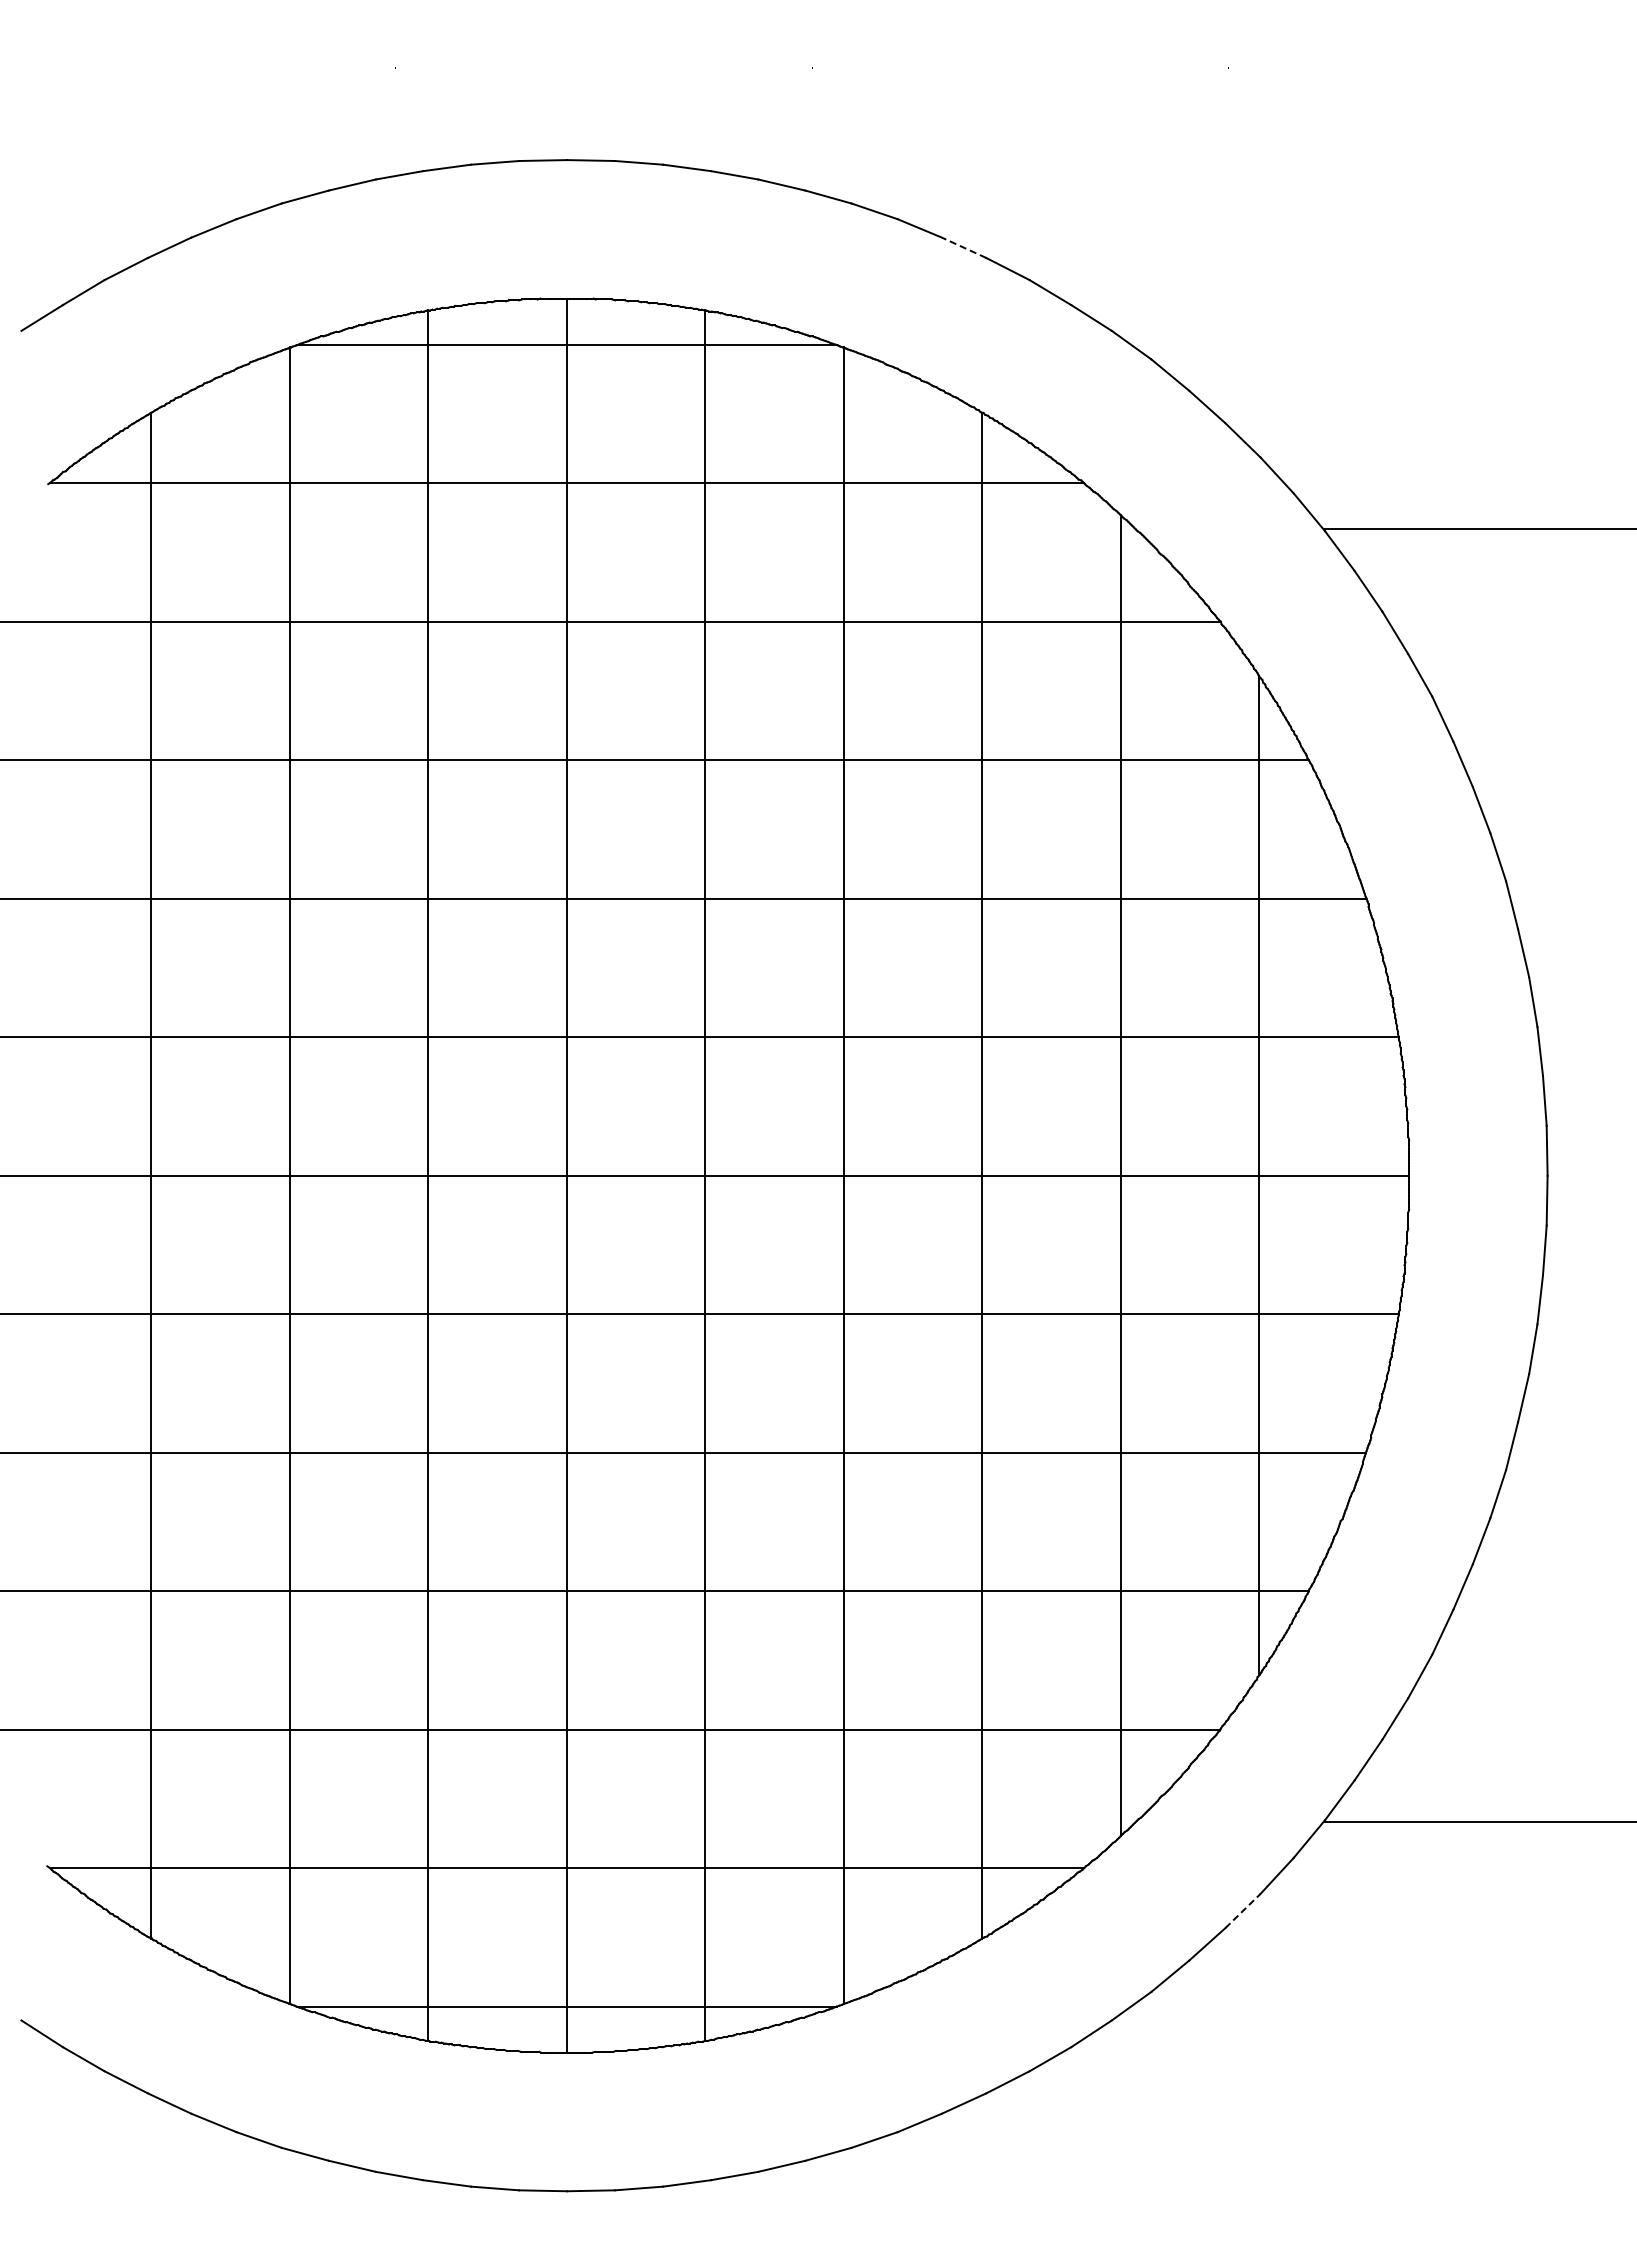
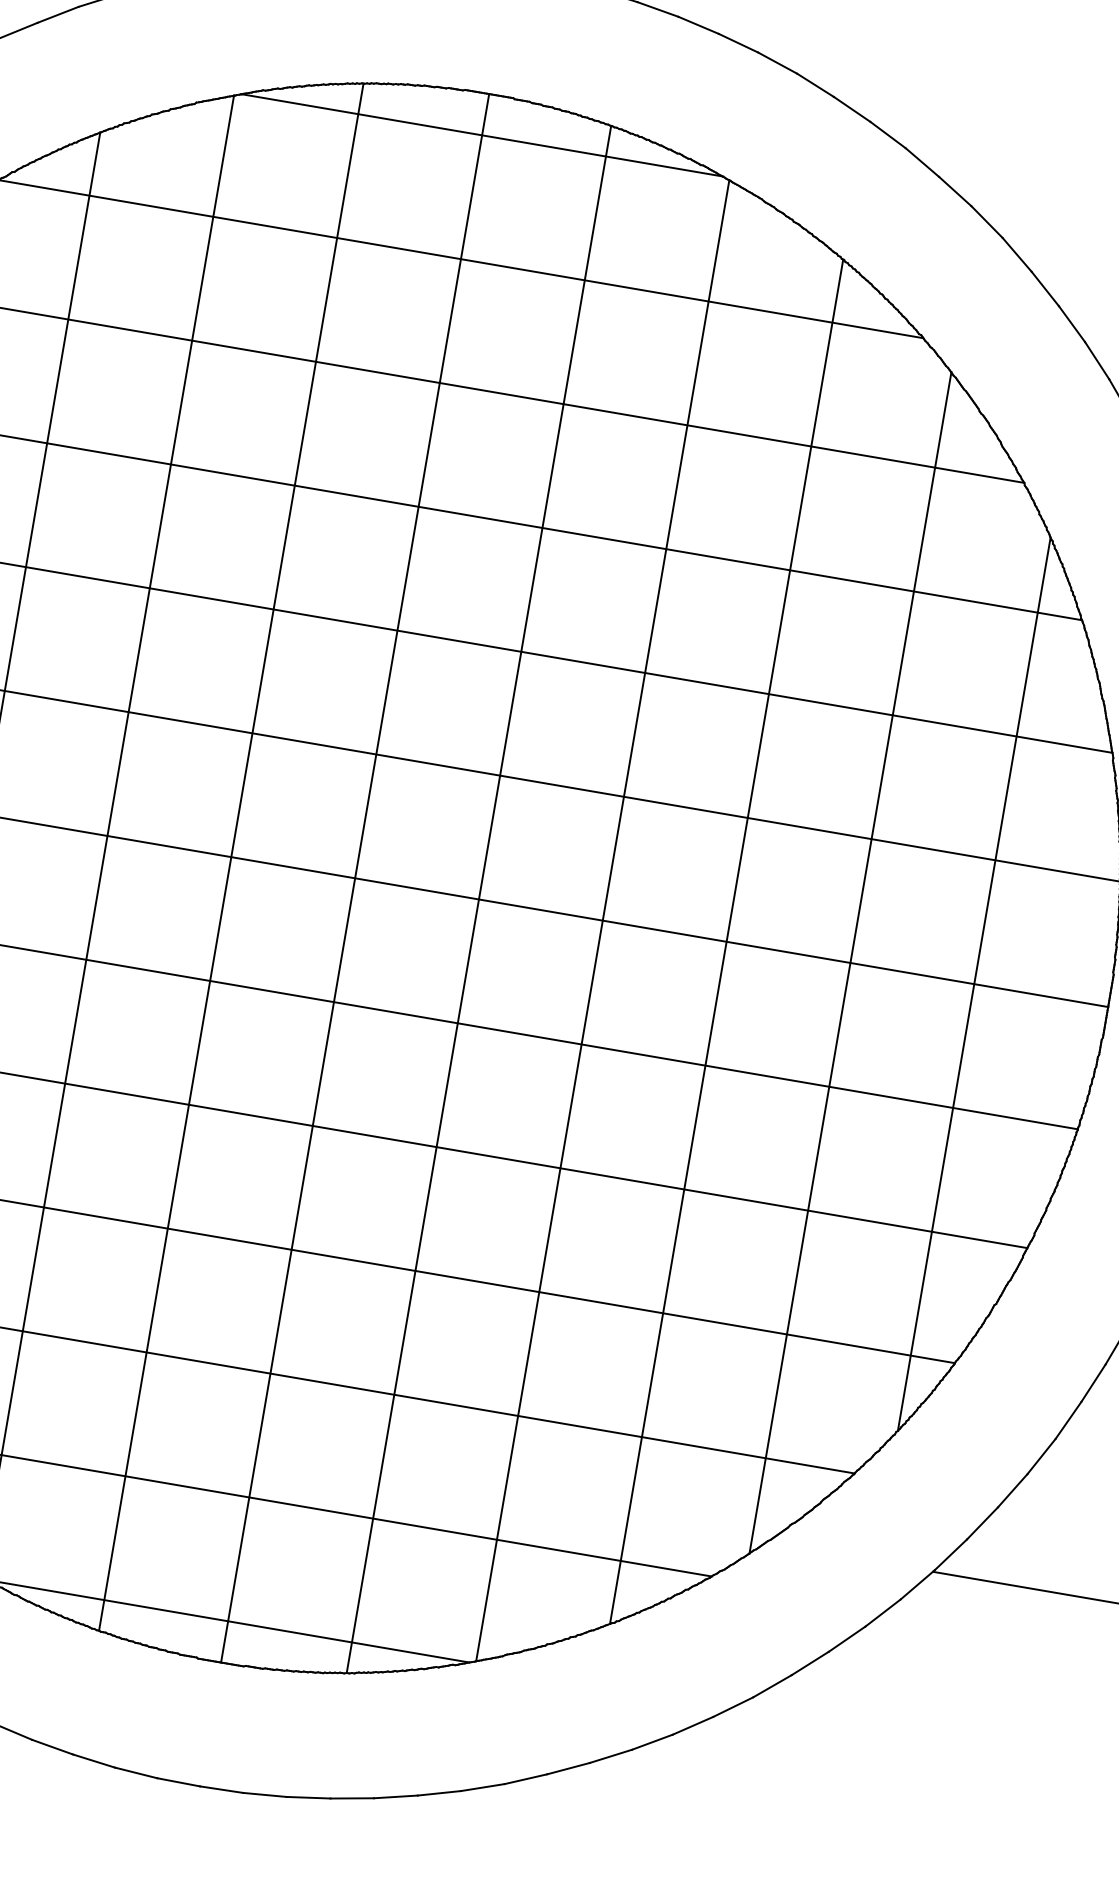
line: (963, 247) -> (851, 109), dashed -> solid
line: (1243, 1910) -> (847, 1638), dashed -> solid

